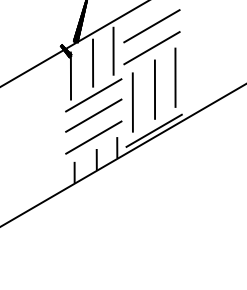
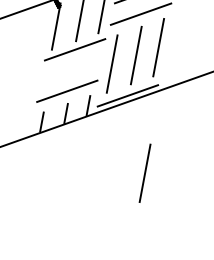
line: (93, 115) -> (71, 69), removed
line: (185, 203) -> (145, 173), added

